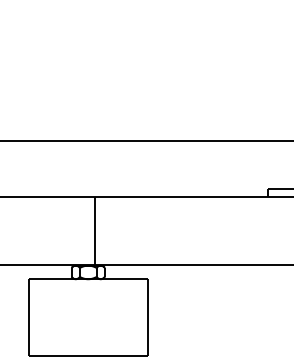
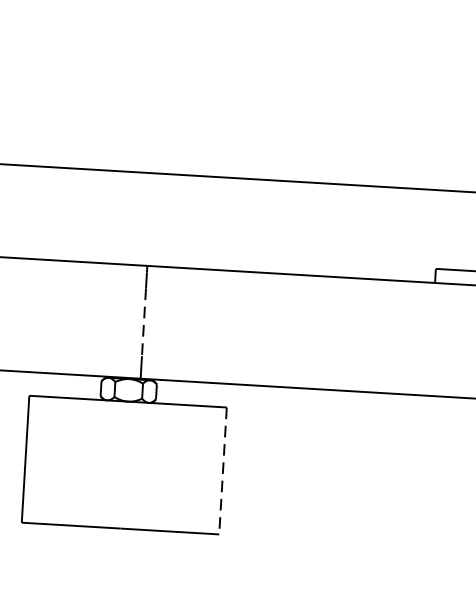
line: (94, 231) -> (143, 322), solid -> dashed
line: (147, 317) -> (222, 471), solid -> dashed

